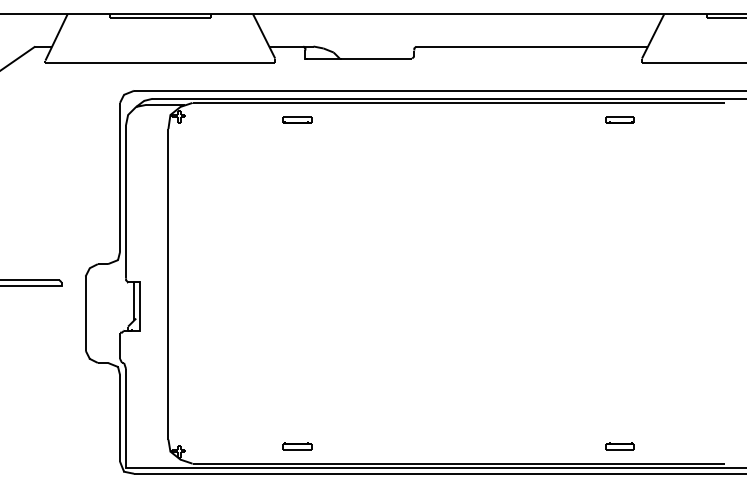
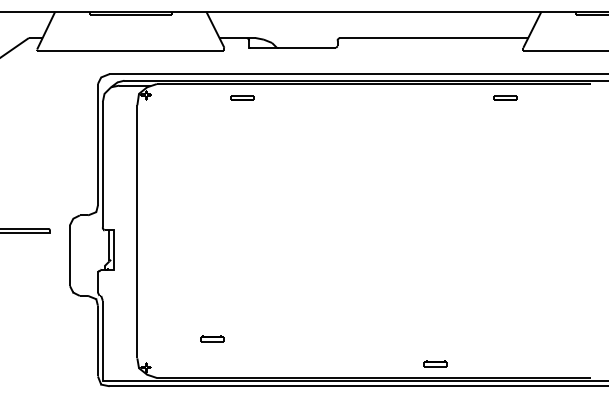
part: (297, 445) -> (212, 338), moved
part: (620, 445) -> (435, 363), moved

